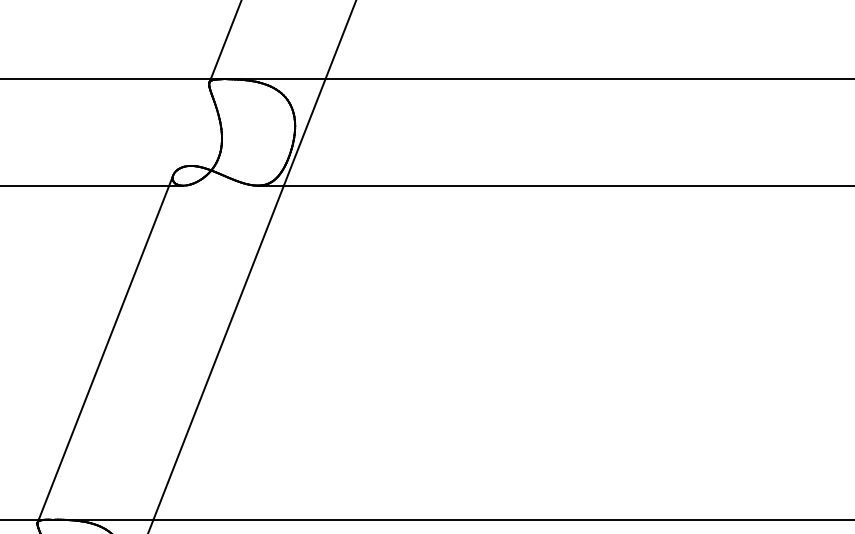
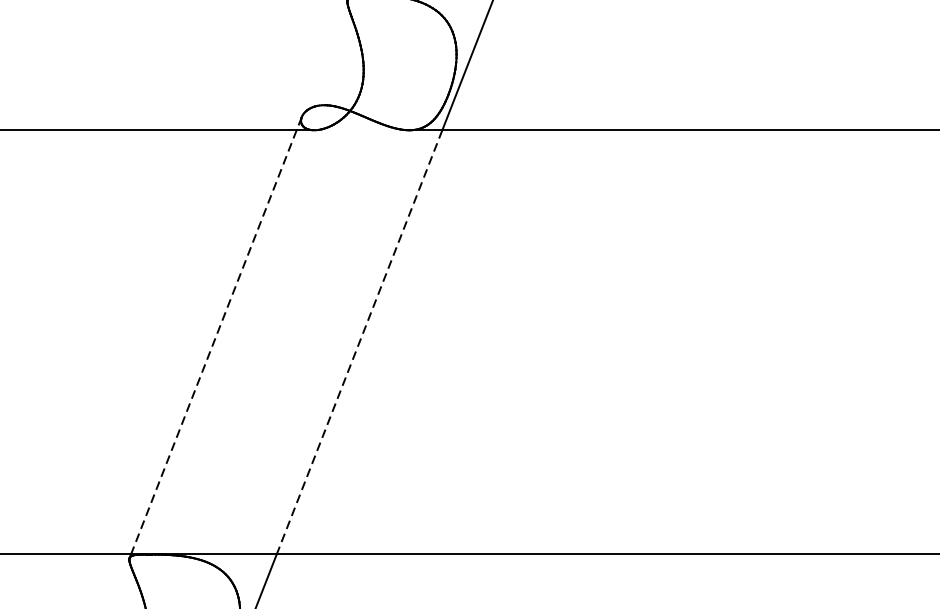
line: (106, 347) -> (216, 335), solid -> dashed
line: (218, 353) -> (359, 343), solid -> dashed

